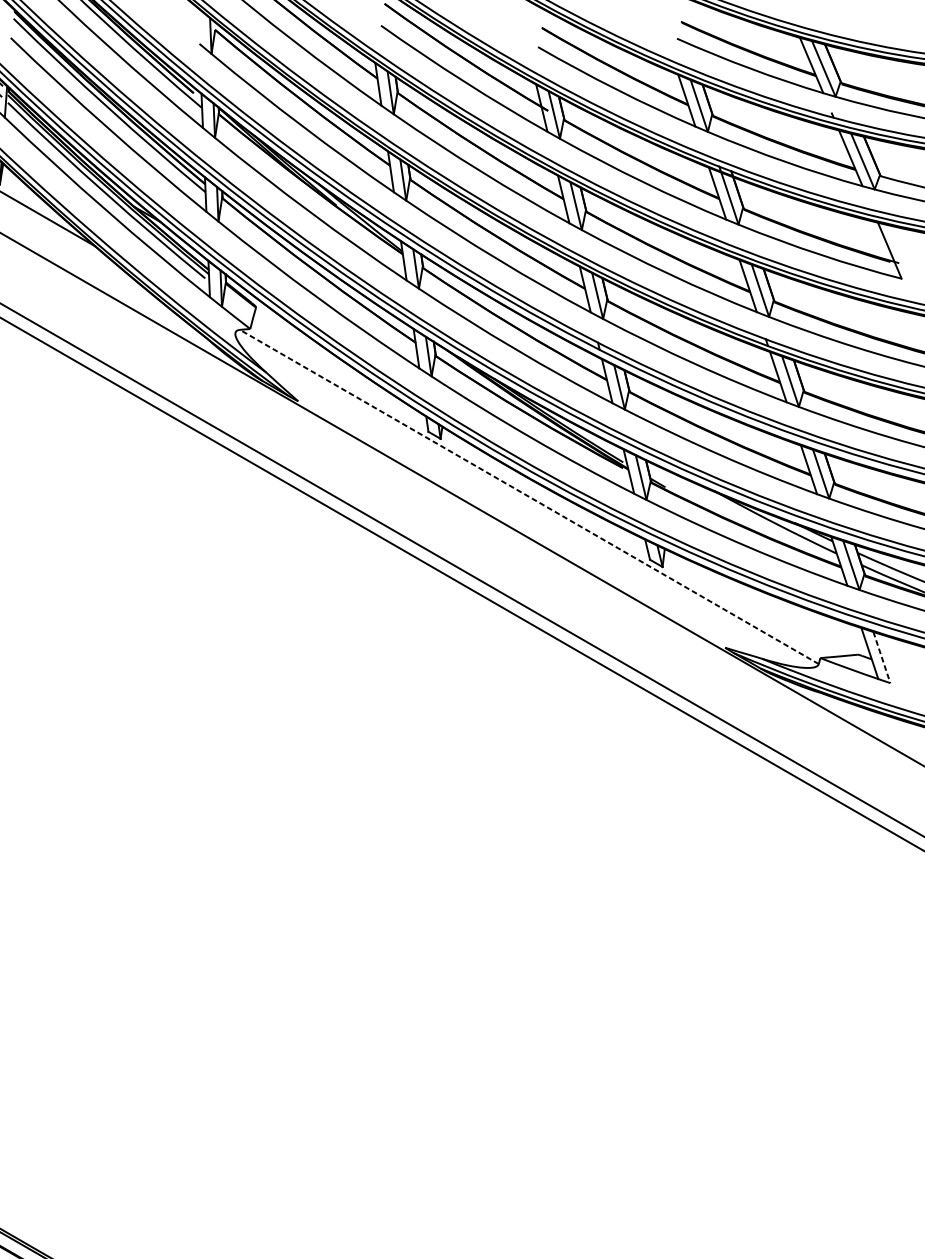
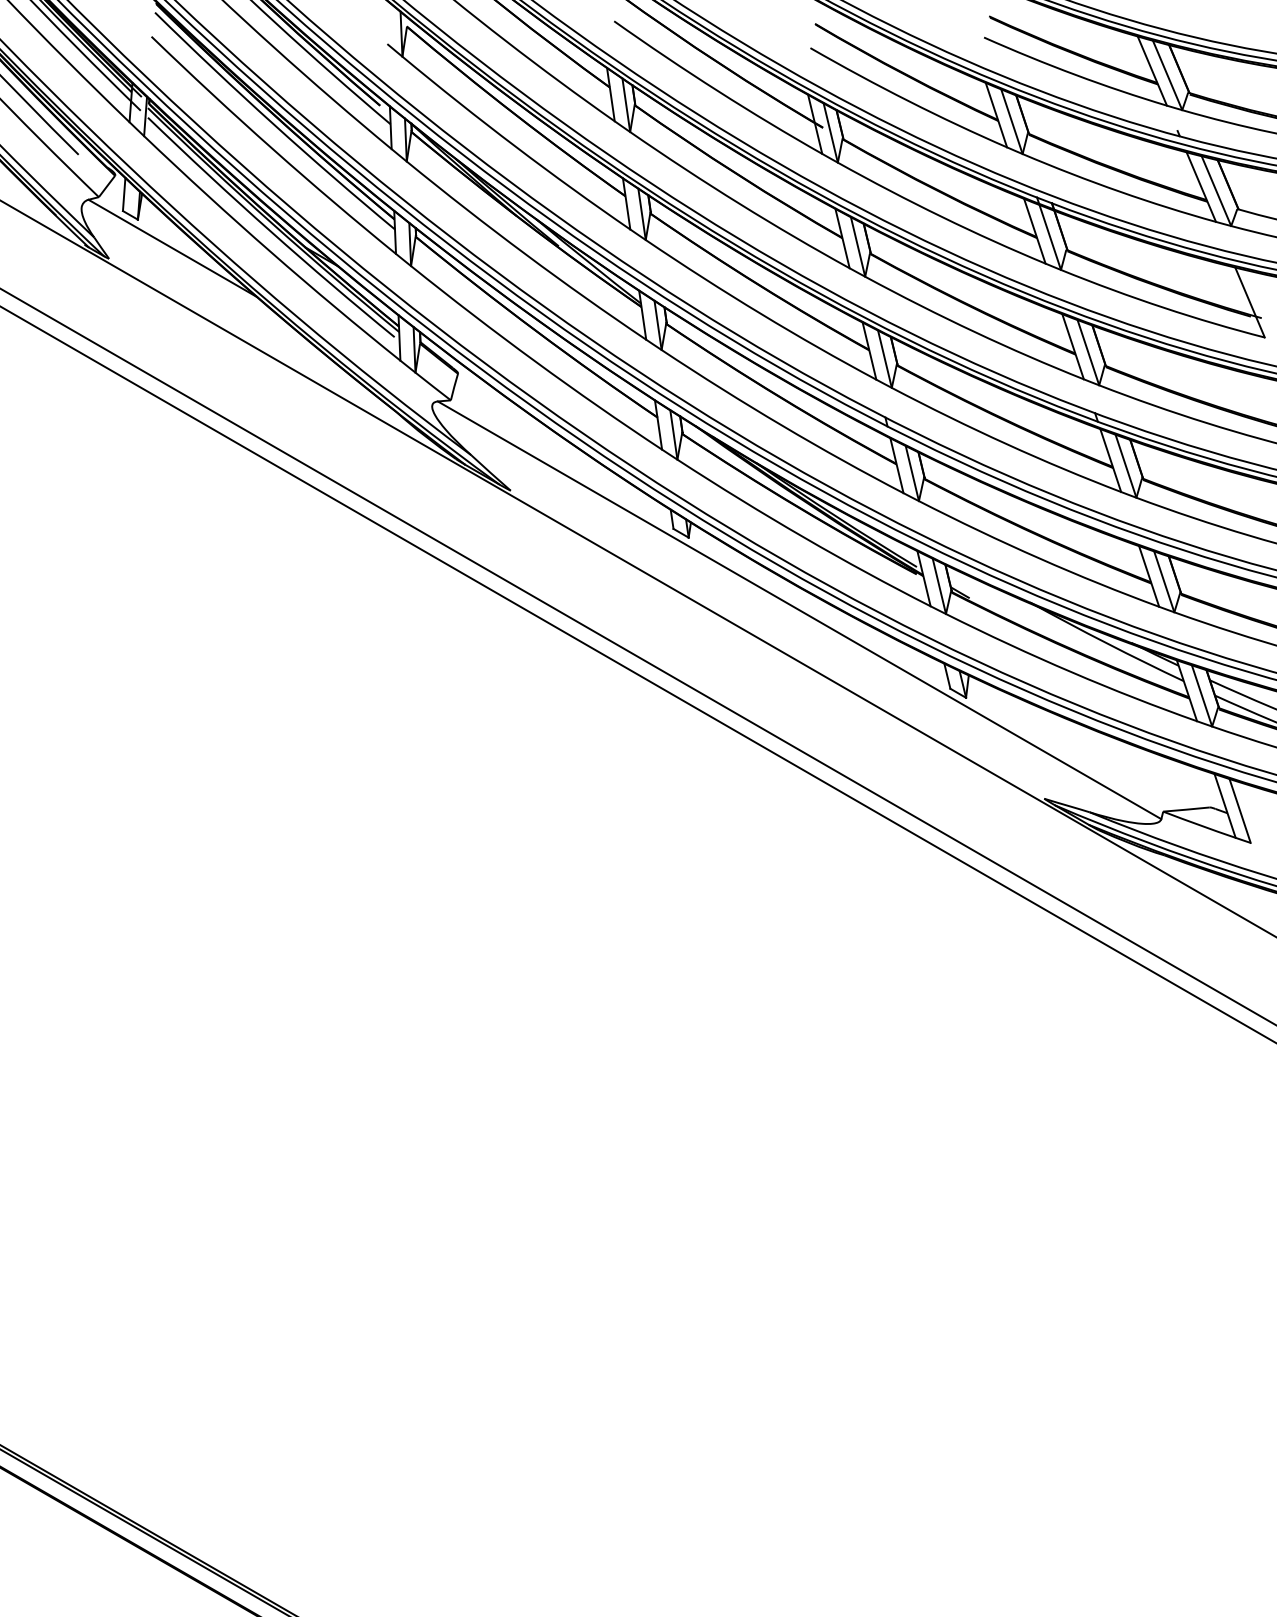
line: (529, 497) -> (799, 610), dashed -> solid
line: (882, 657) -> (1240, 810), dashed -> solid

